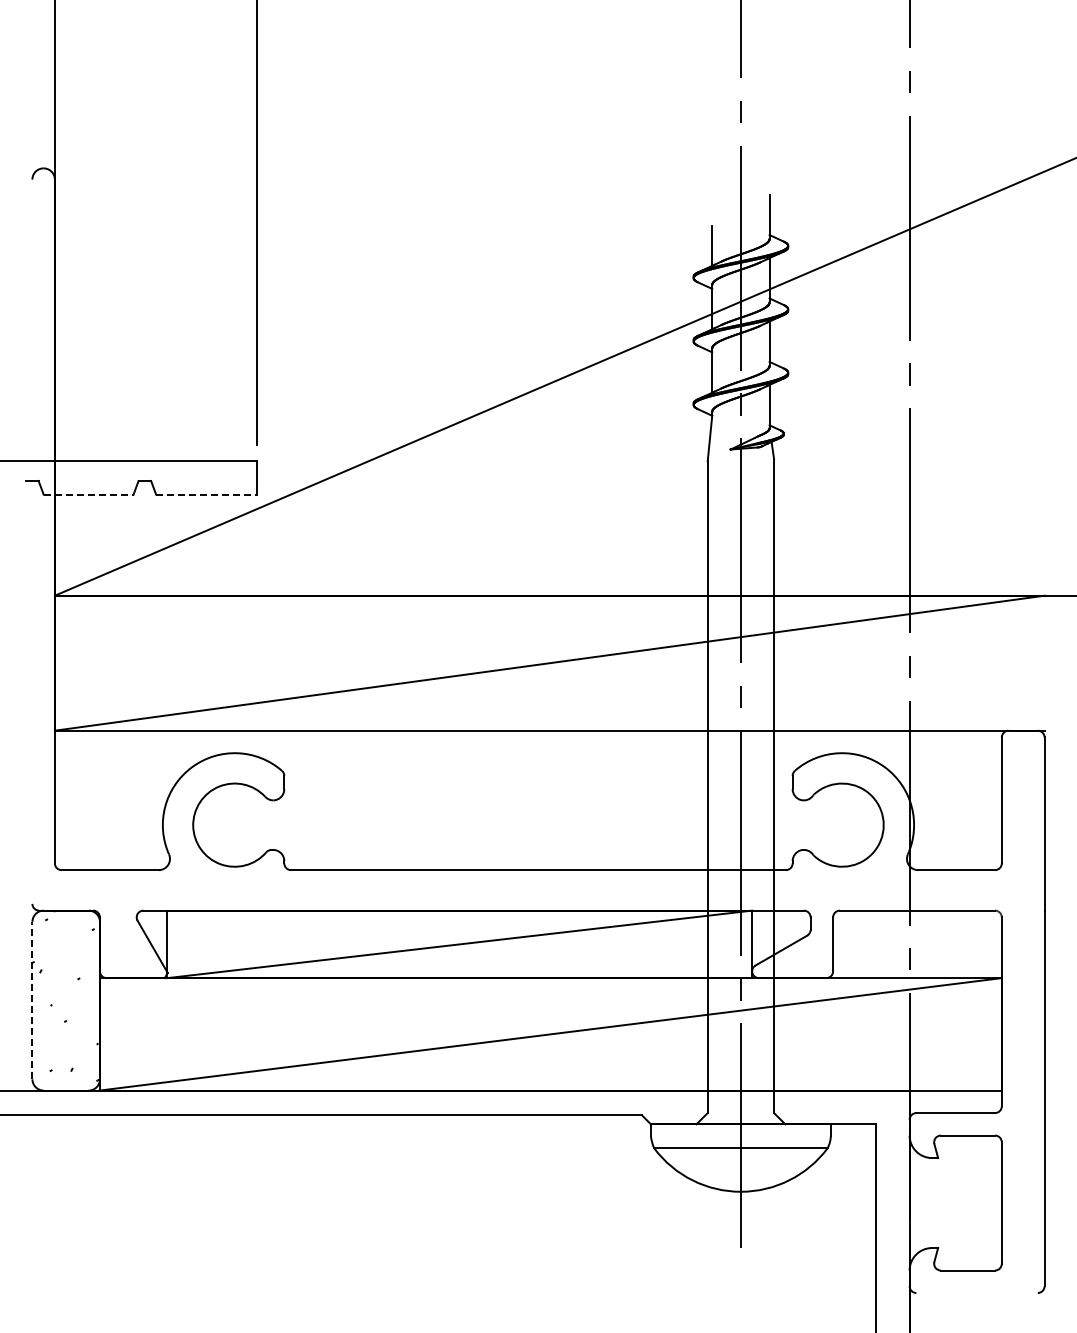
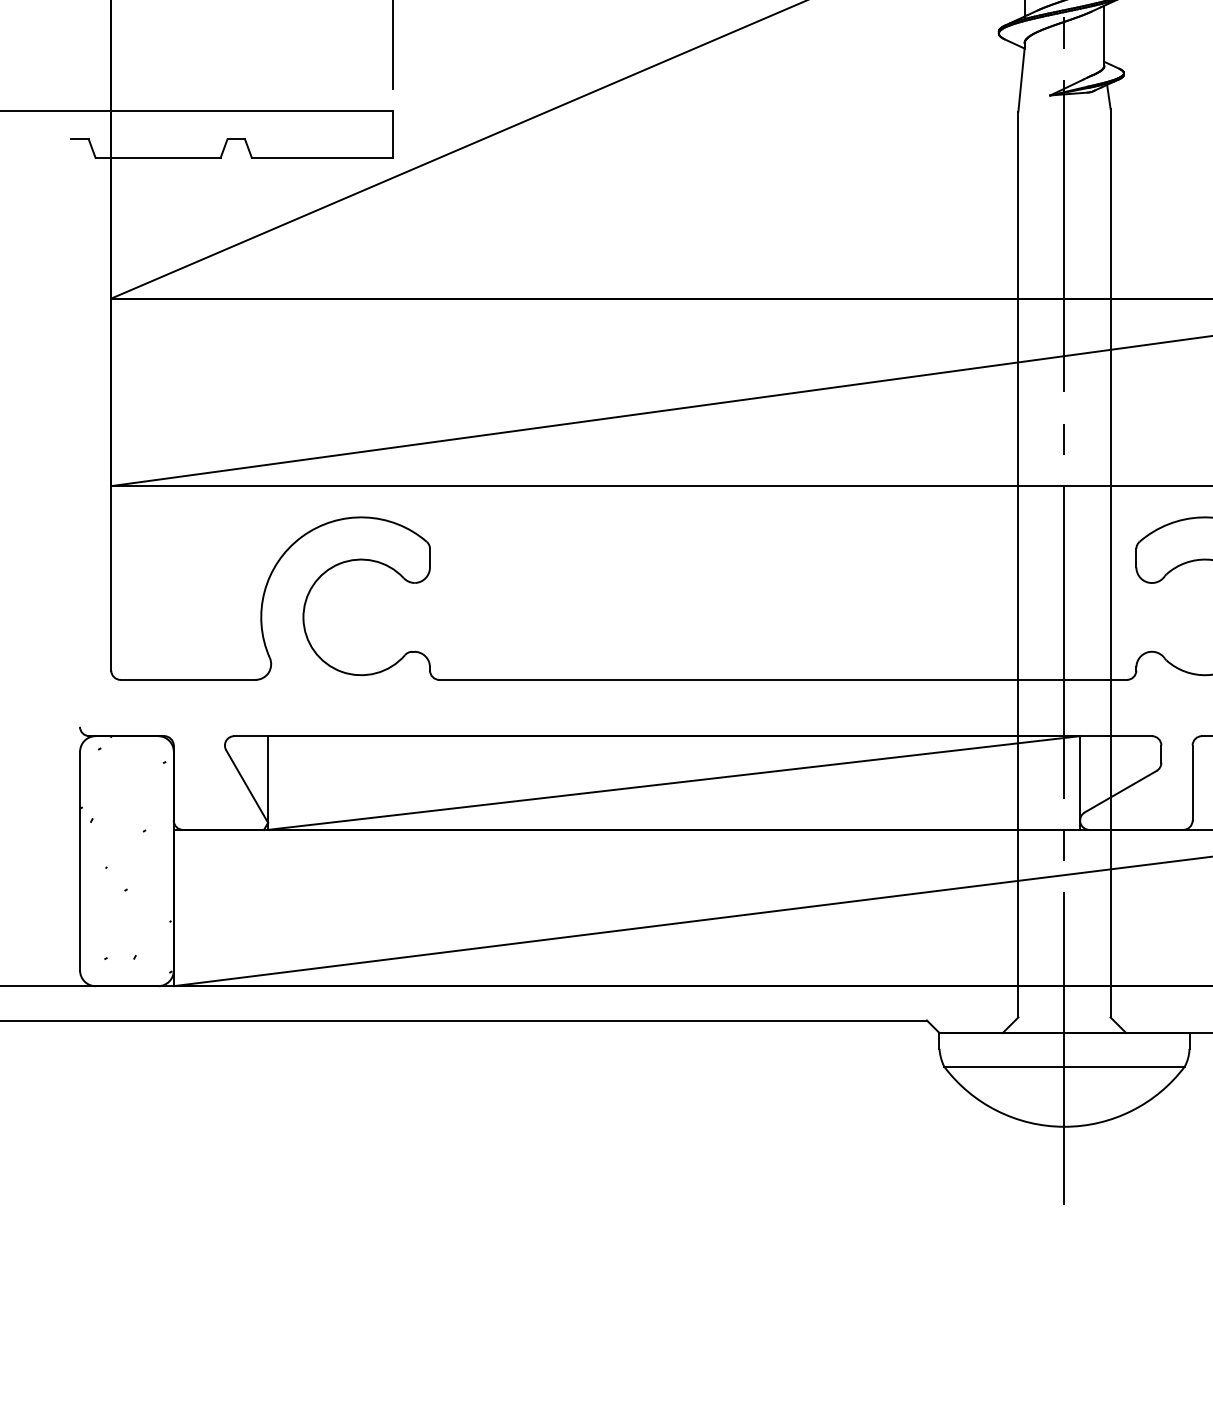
line: (88, 494) -> (157, 157), dashed -> solid
line: (206, 494) -> (321, 157), dashed -> solid
line: (32, 1000) -> (80, 861), dashed -> solid

